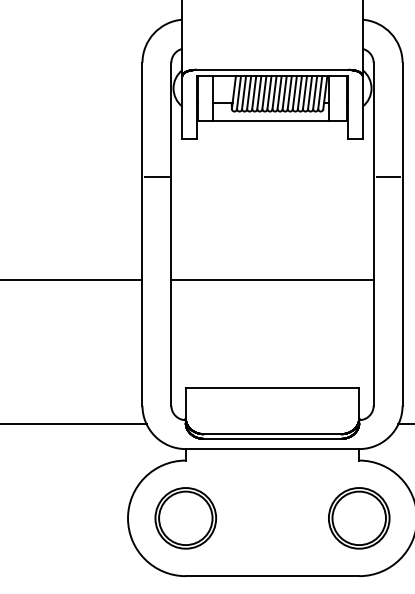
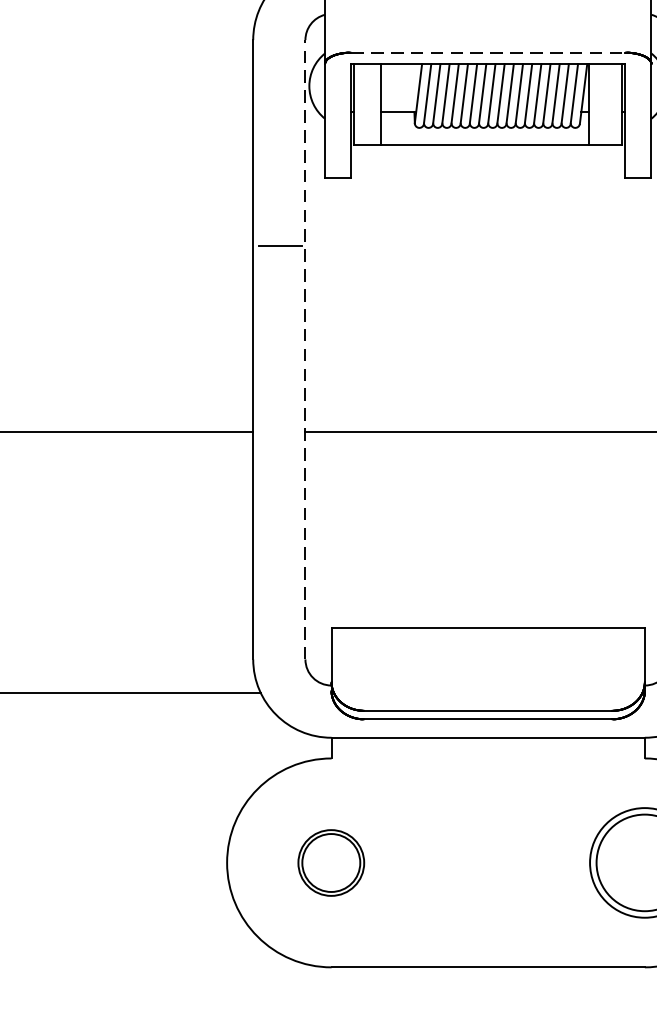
line: (272, 69) -> (488, 51), solid -> dashed
line: (171, 233) -> (305, 348), solid -> dashed
part: (185, 518) -> (330, 863), size x0.6

